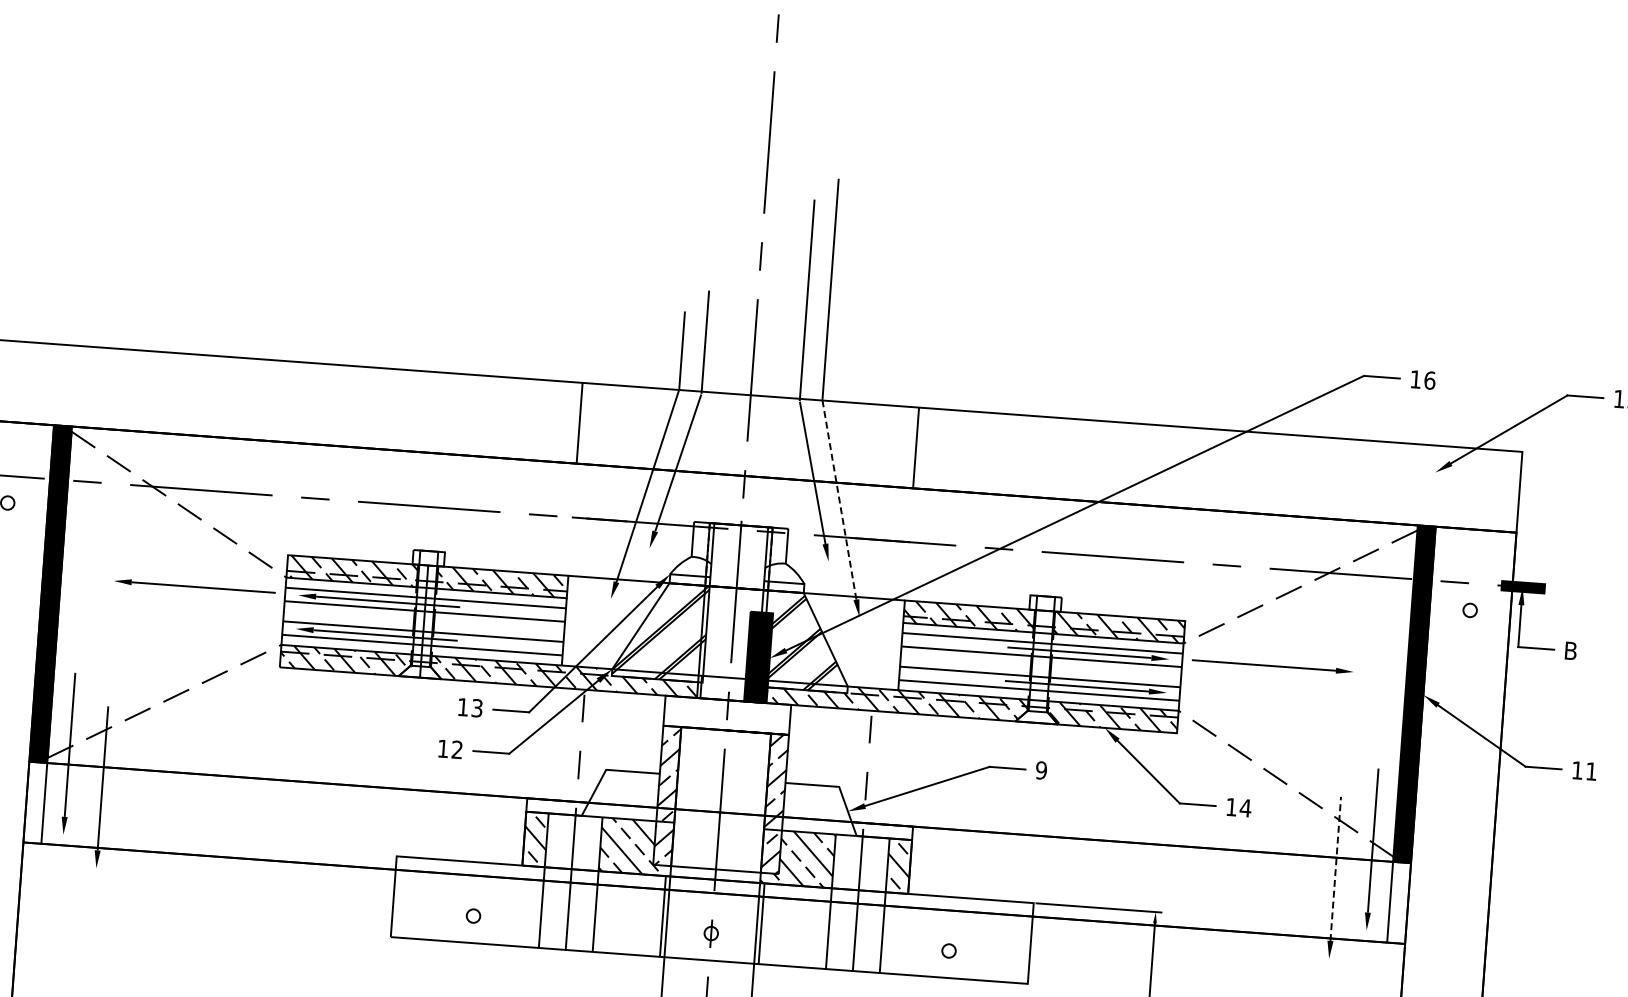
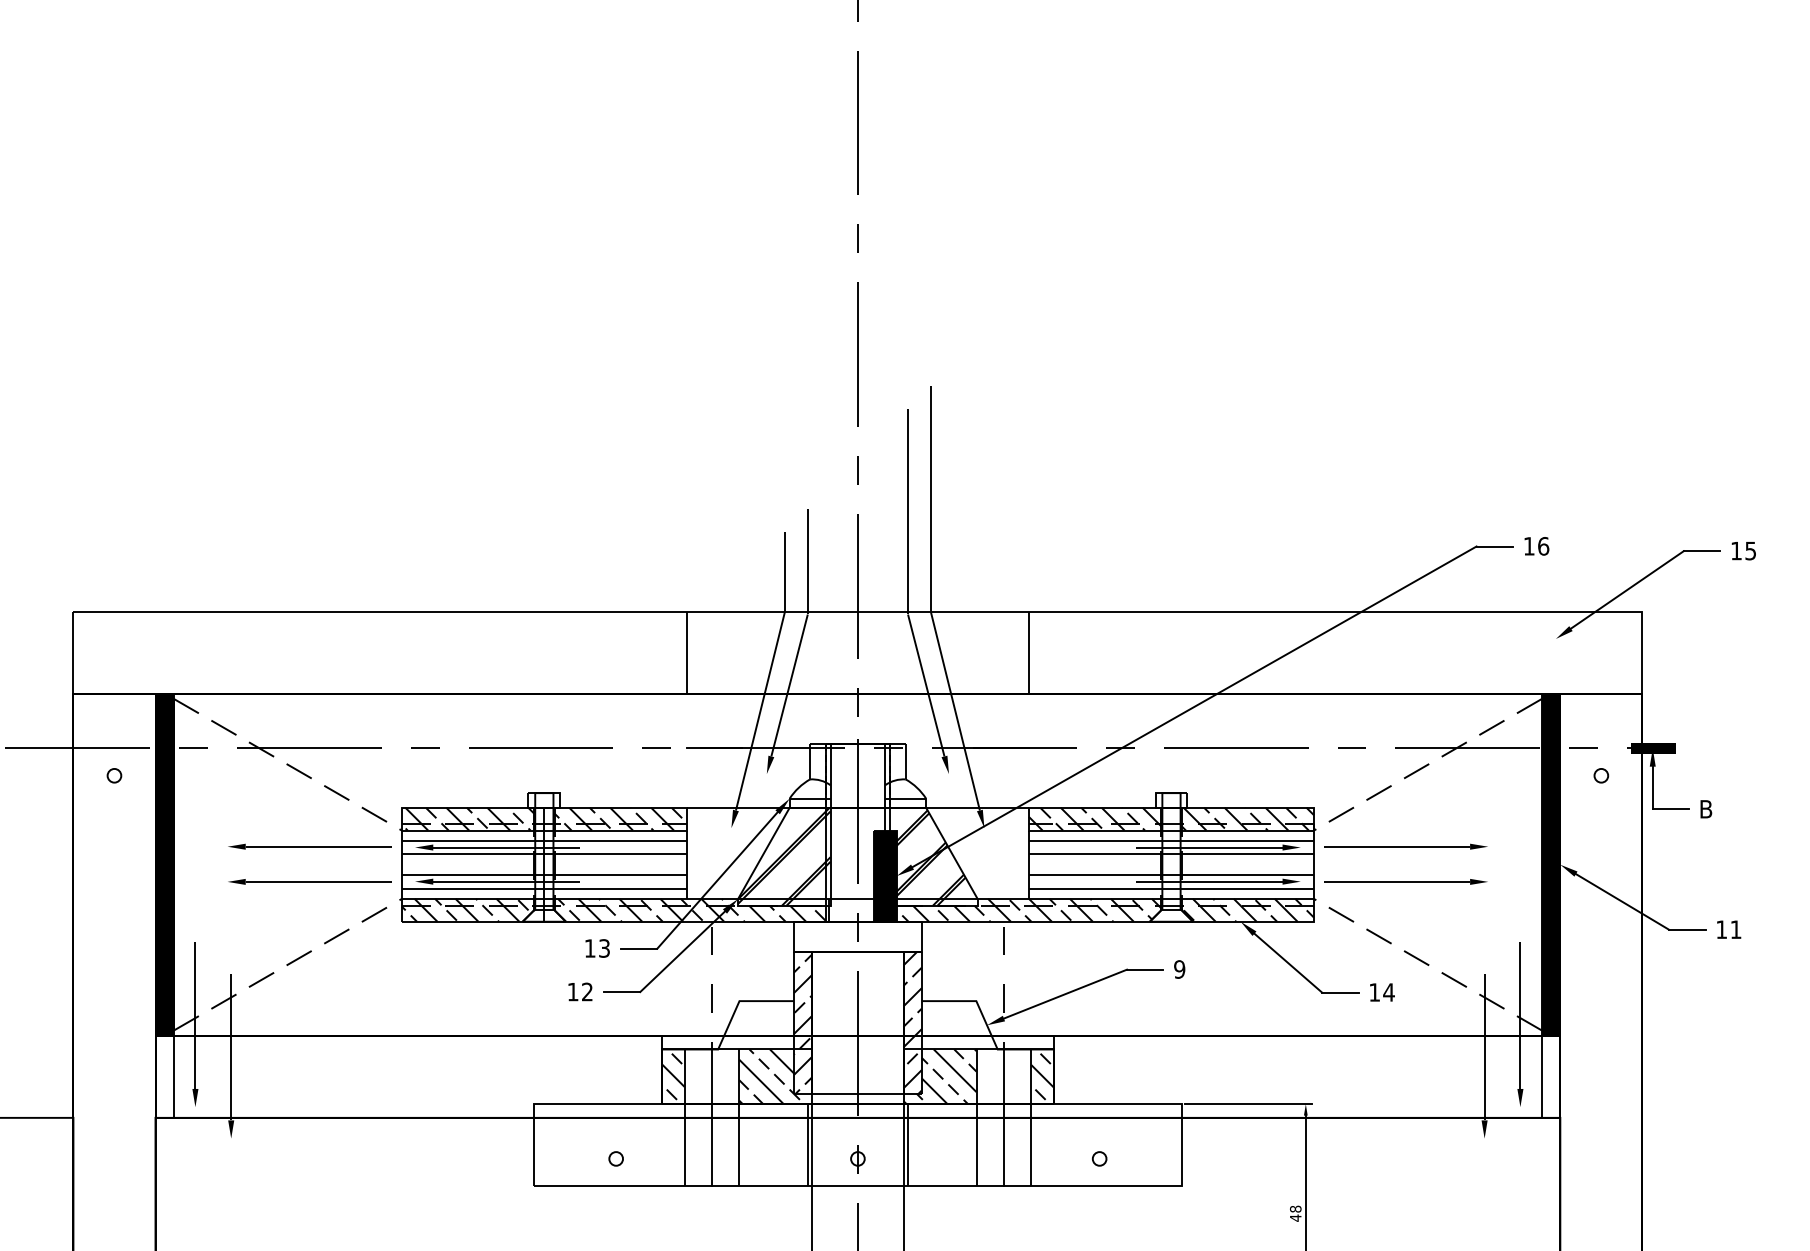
line: (839, 499) -> (955, 710), dashed -> solid
part: (191, 621) -> (309, 881), added
part: (1269, 700) -> (1405, 881), added
line: (1335, 868) -> (1484, 1046), dashed -> solid

